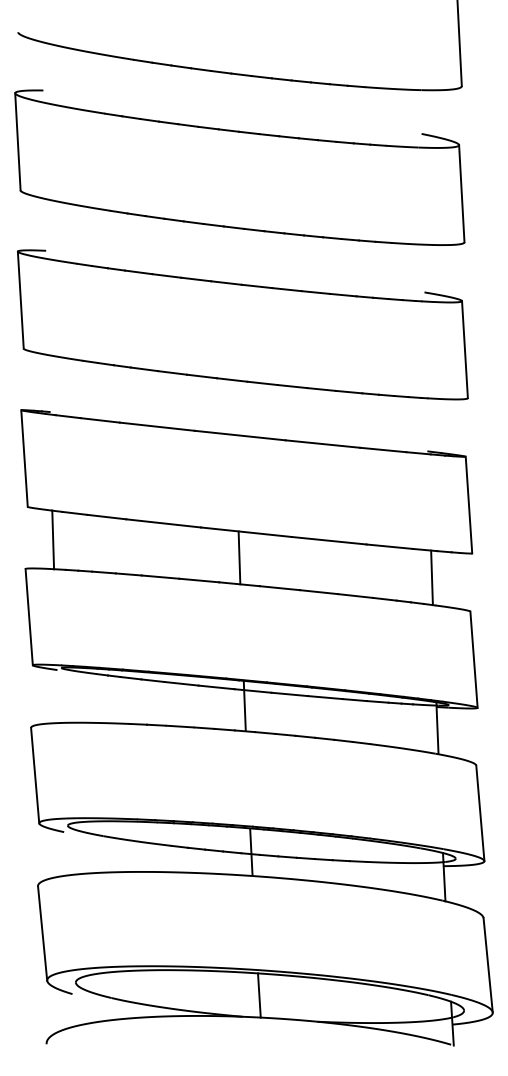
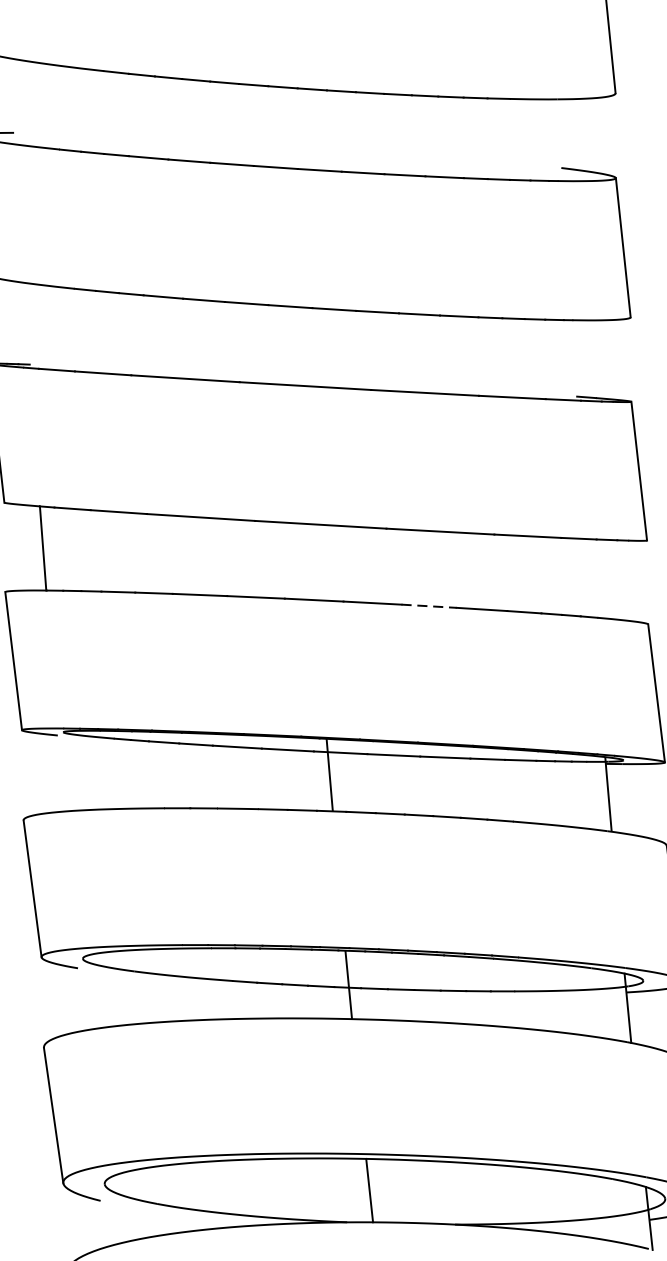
line: (239, 557) -> (312, 561), removed
line: (431, 577) -> (590, 577), removed
line: (319, 592) -> (429, 606), solid -> dashed

